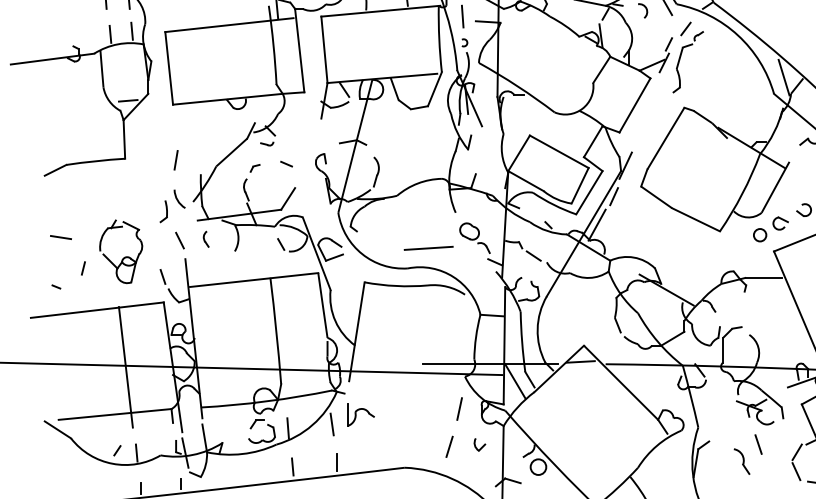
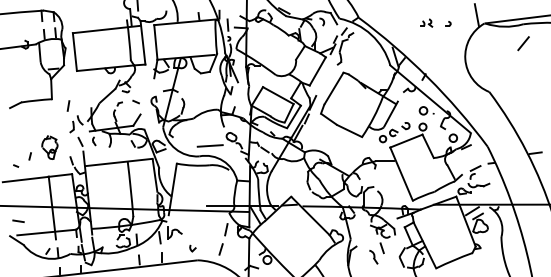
line: (176, 159) -> (68, 105), moved
line: (60, 235) -> (18, 220), moved
part: (120, 251) -> (49, 147), size x0.7
part: (479, 445) -> (192, 248), moved

